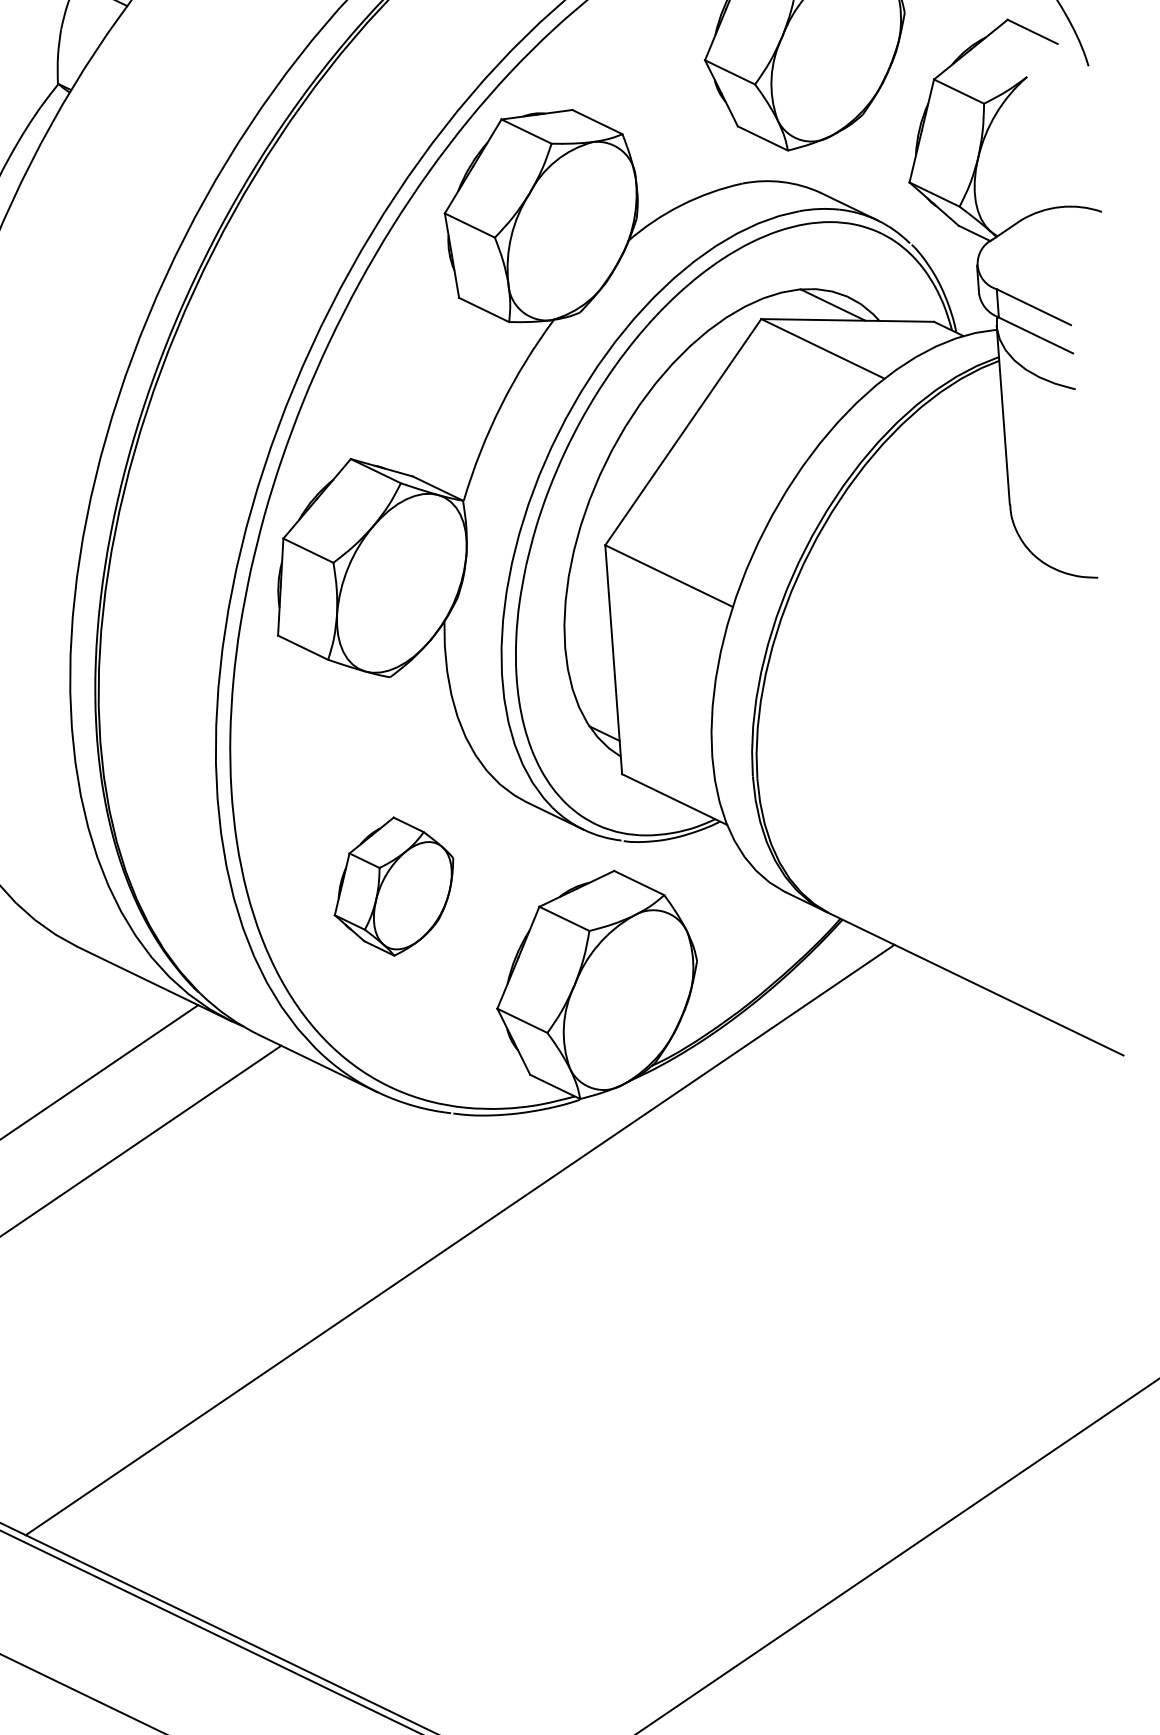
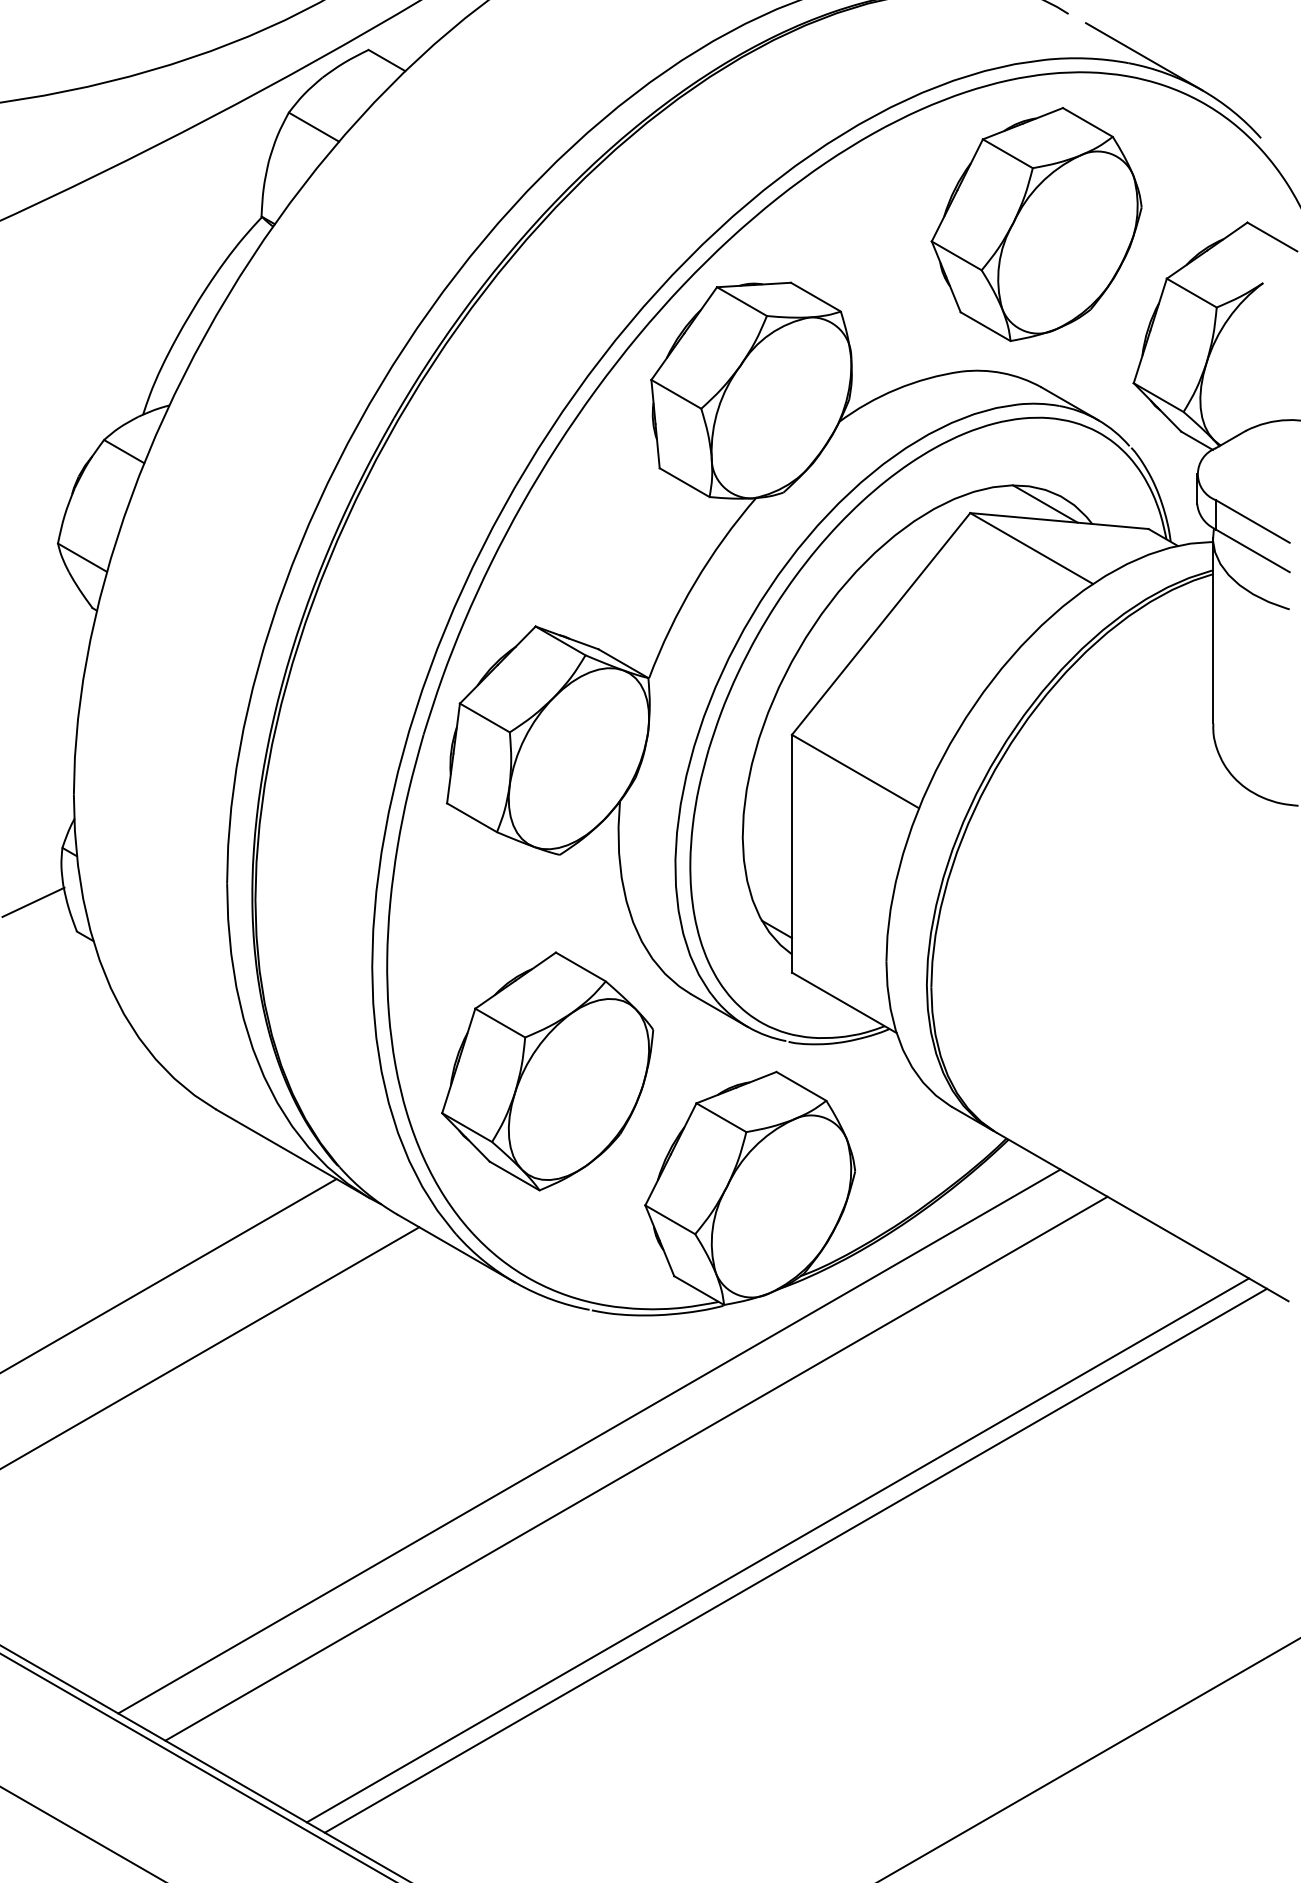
part: (393, 886) -> (547, 1071), size x1.67
line: (507, 1262) -> (636, 1468), added
line: (649, 1331) -> (777, 1550), added
line: (667, 1340) -> (795, 1560), added

